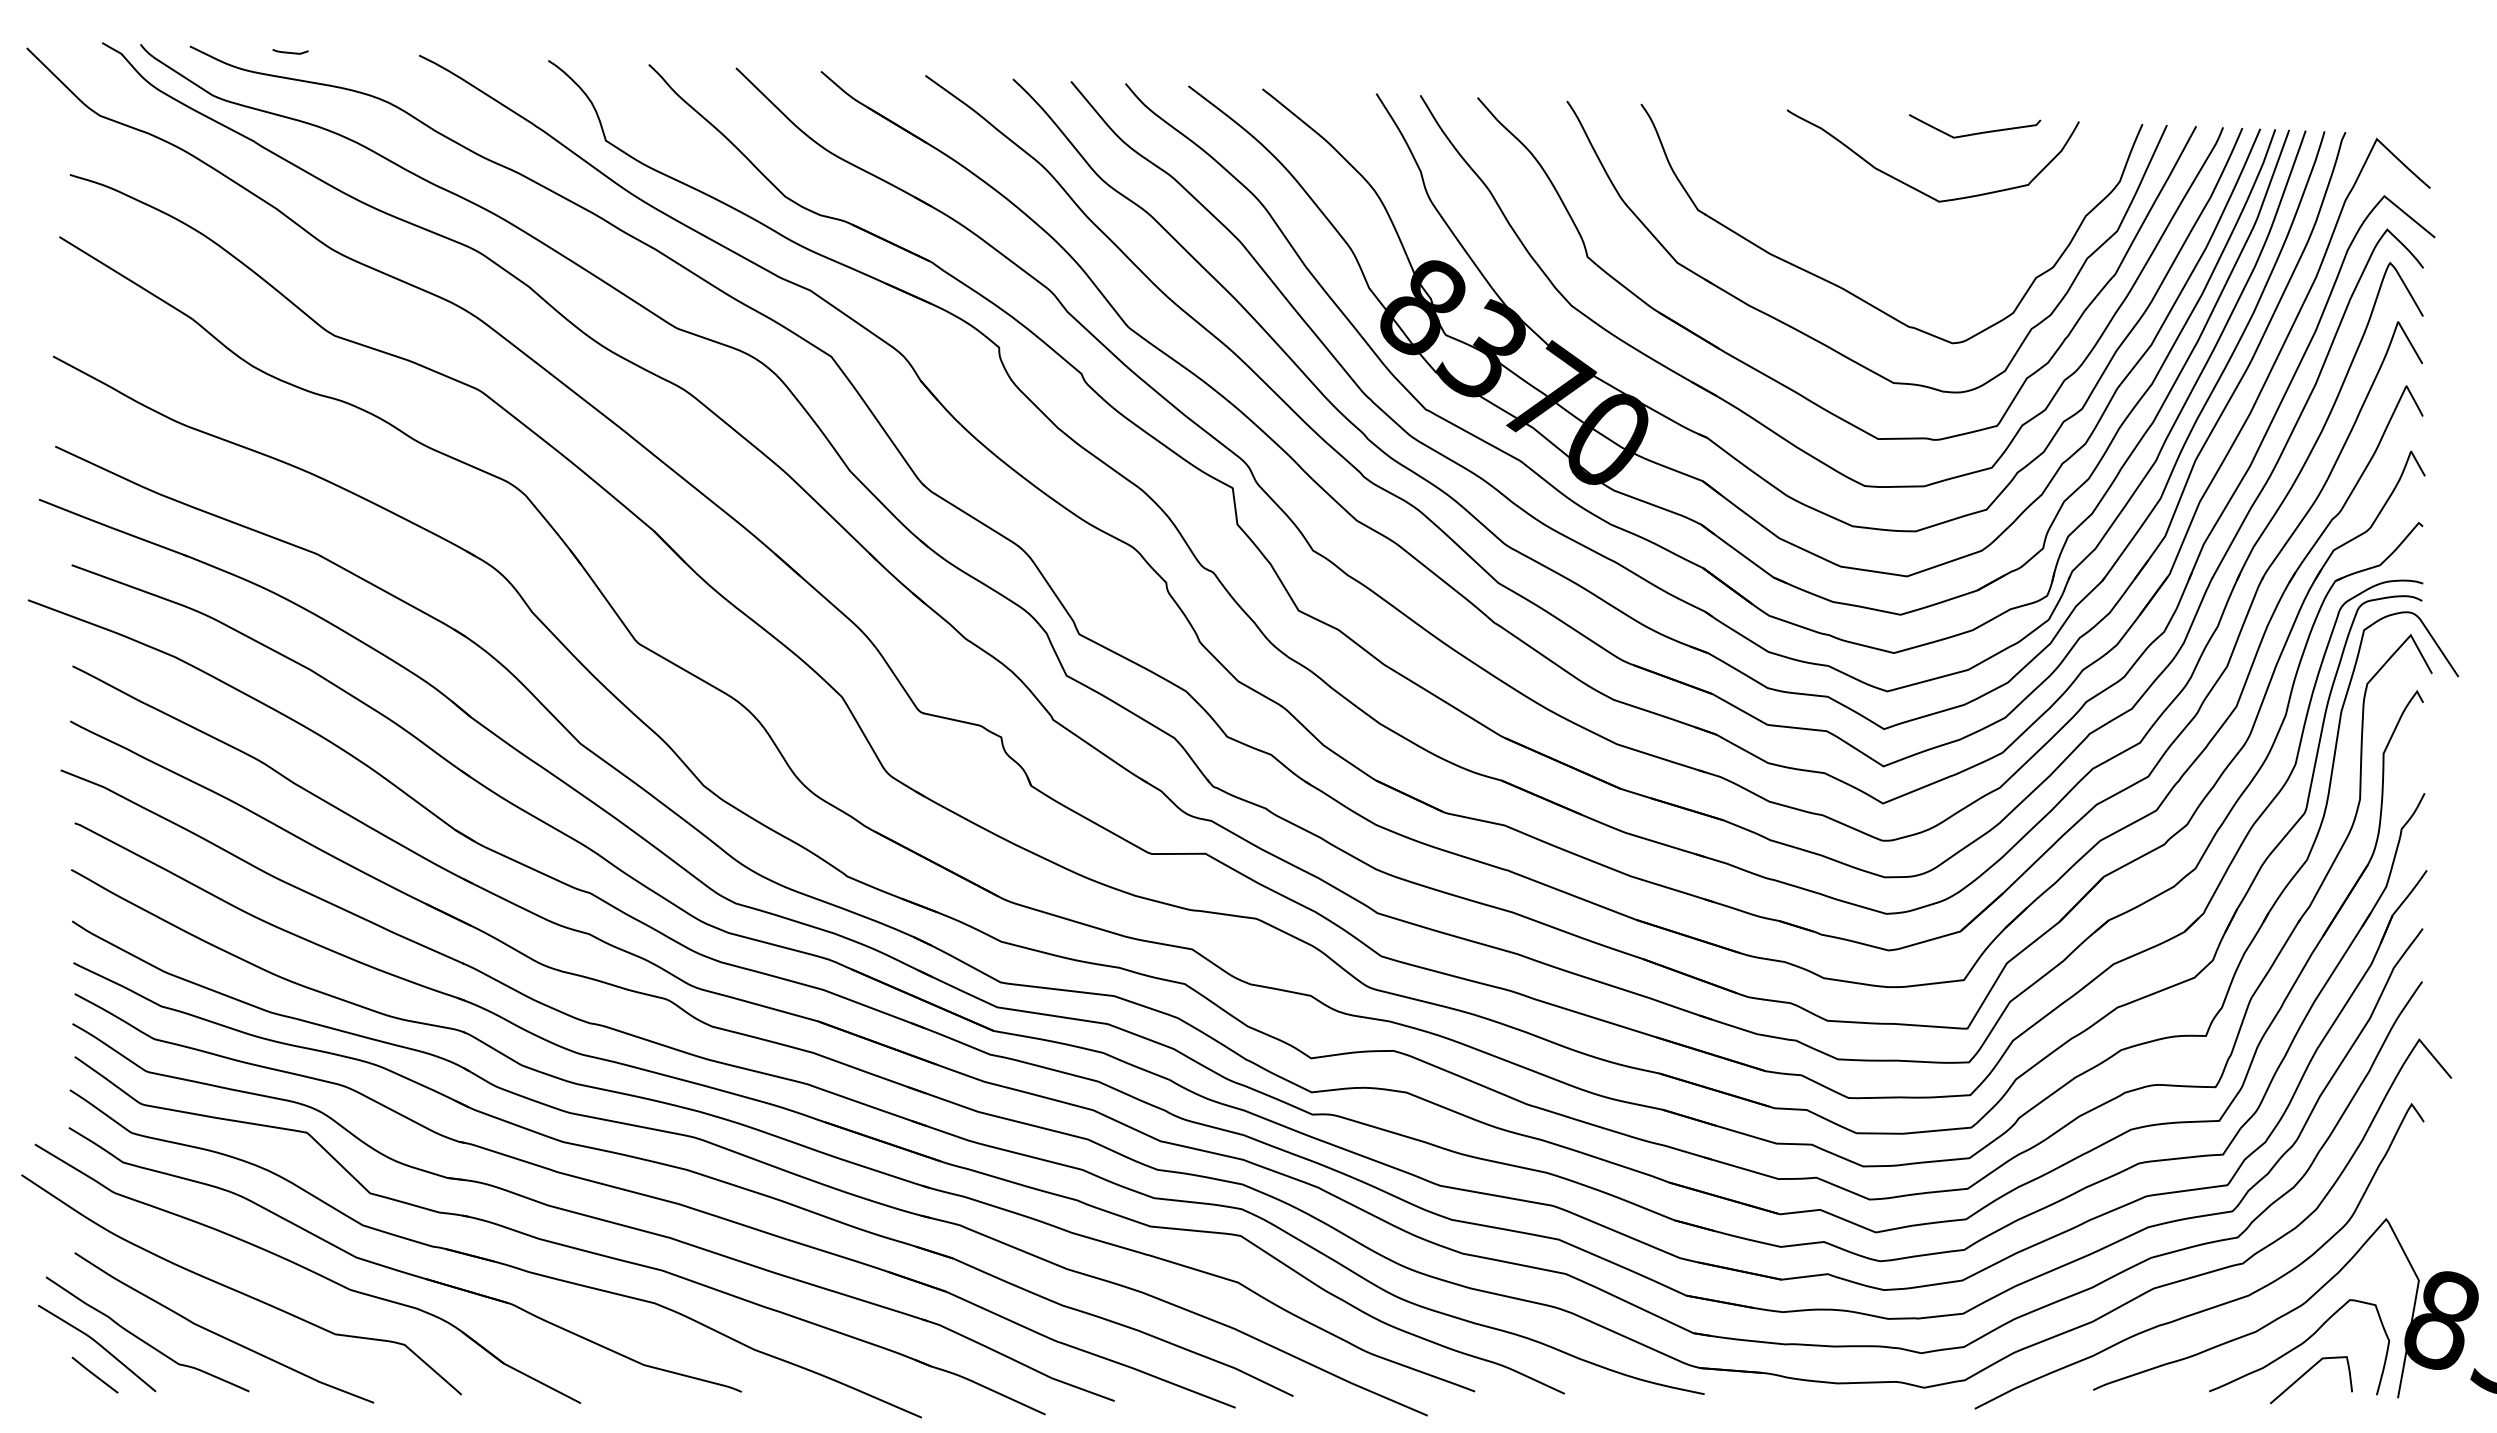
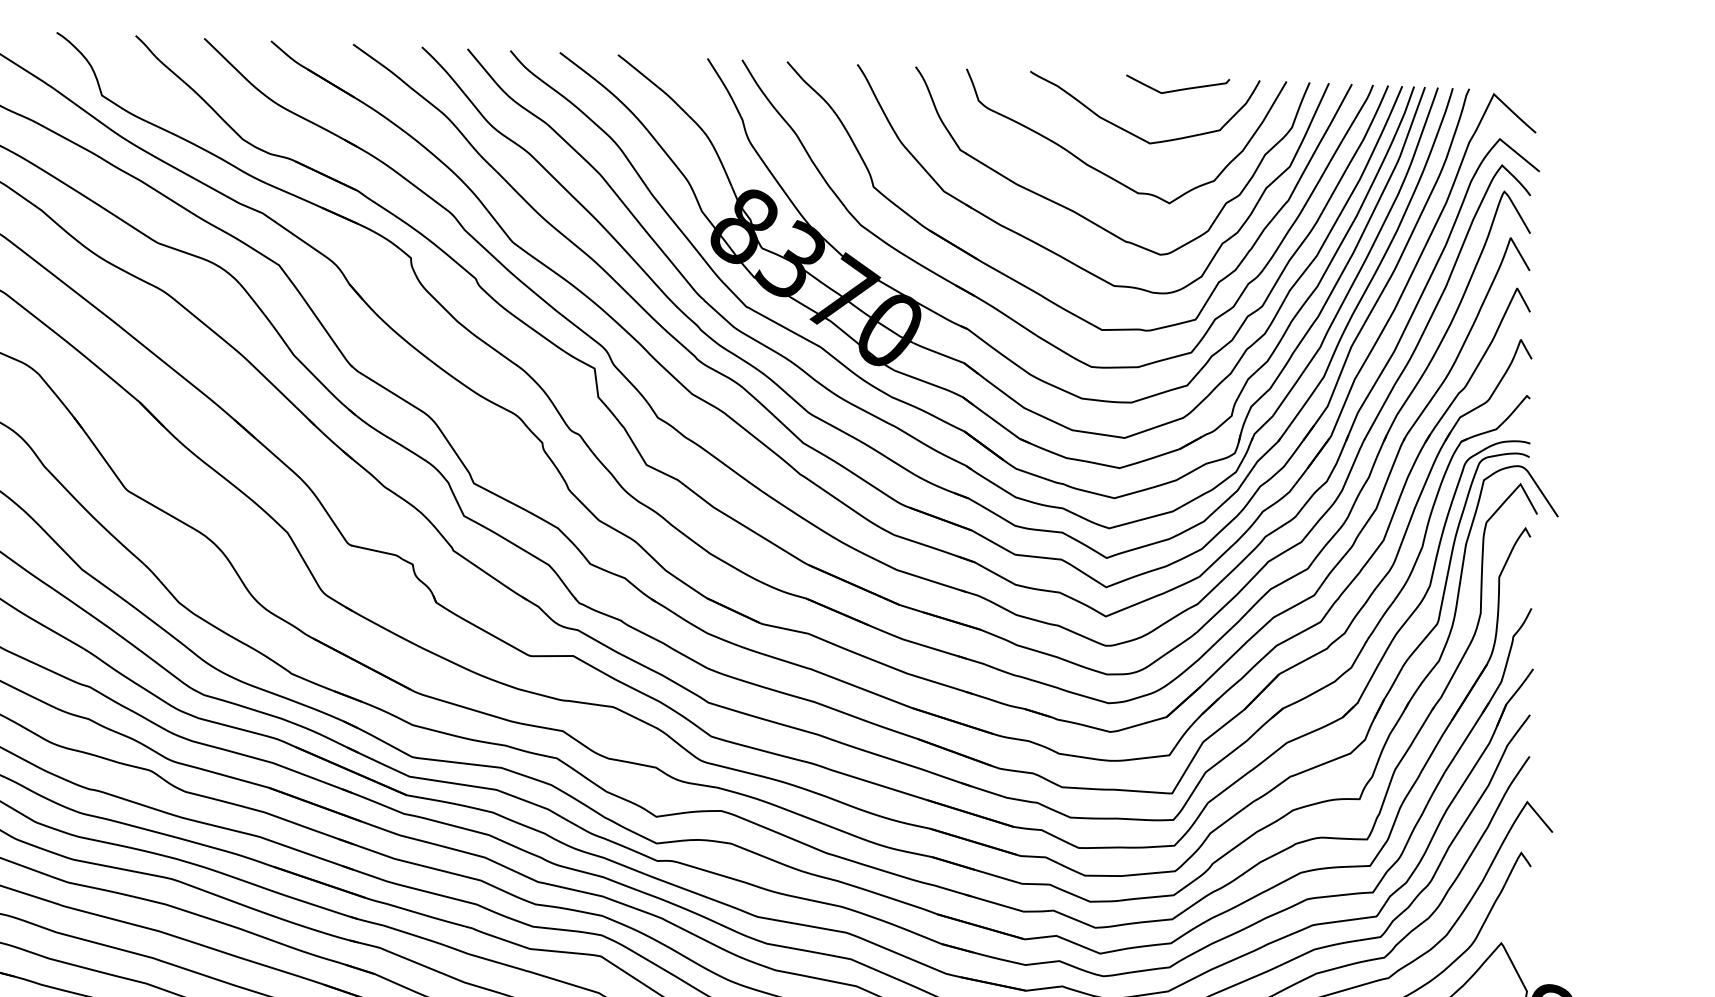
curve: (1881, 239) -> (1104, 173), added

